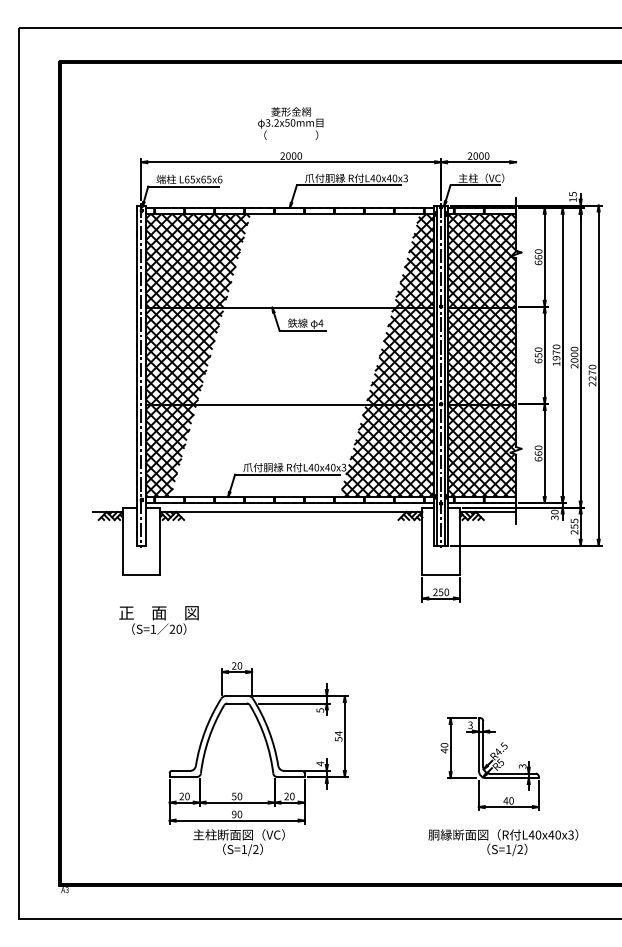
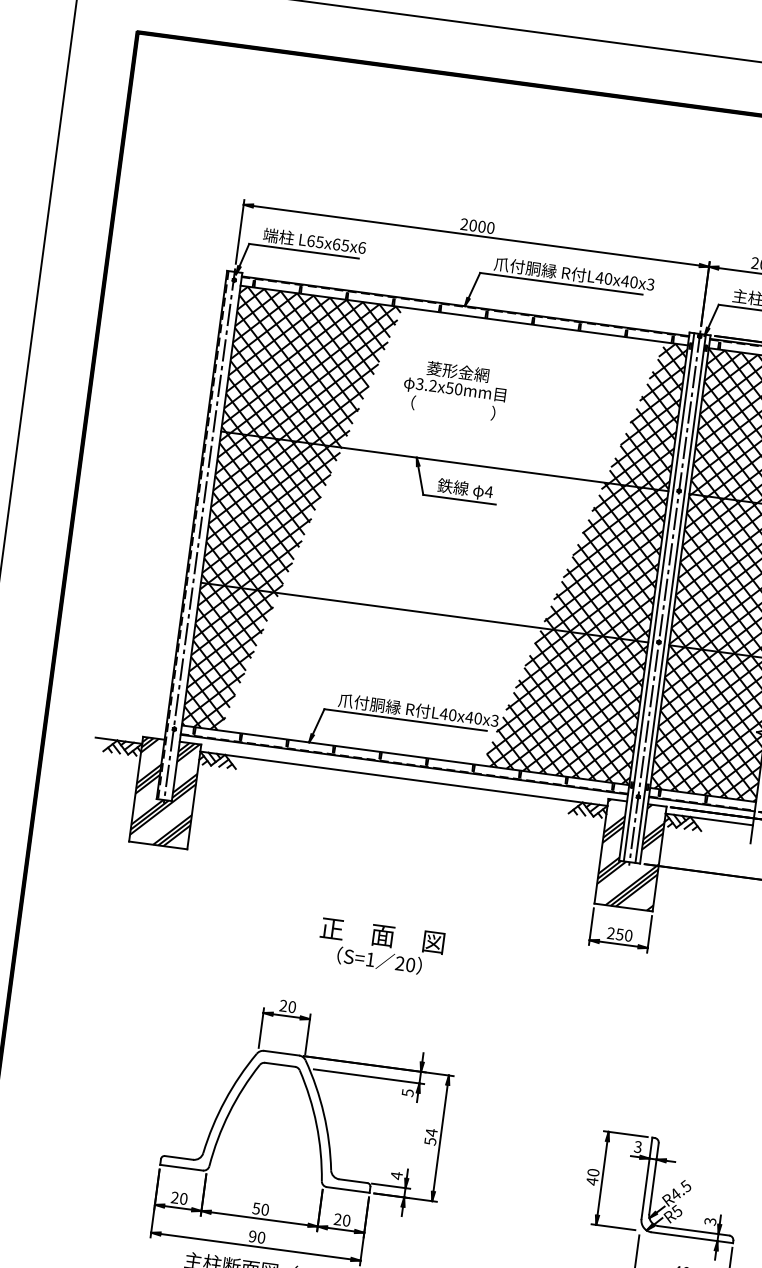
text: (290, 123) -> (454, 389), moved
hatch: (141, 540) -> (165, 791), added
hatch: (440, 540) -> (629, 853), added
text: (158, 620) -> (380, 947), moved

